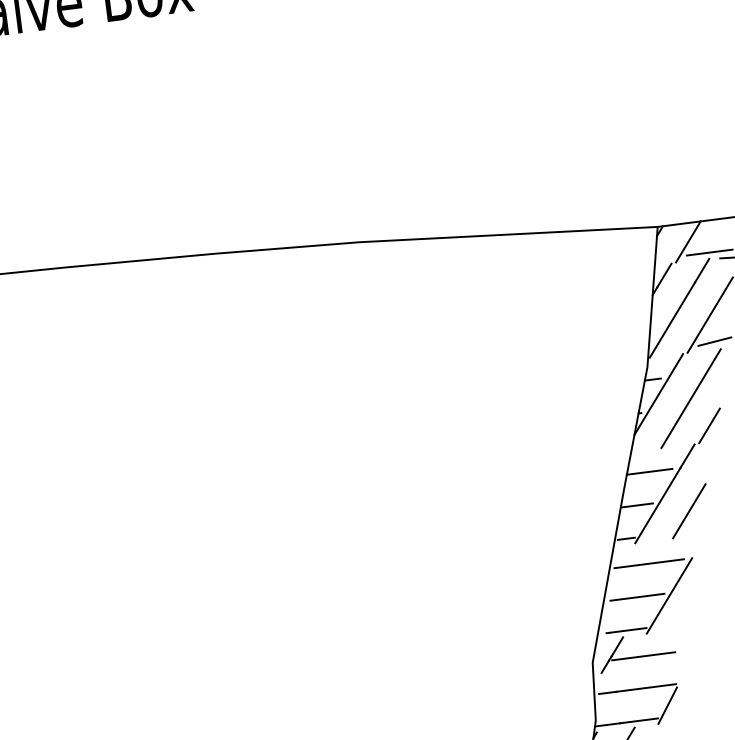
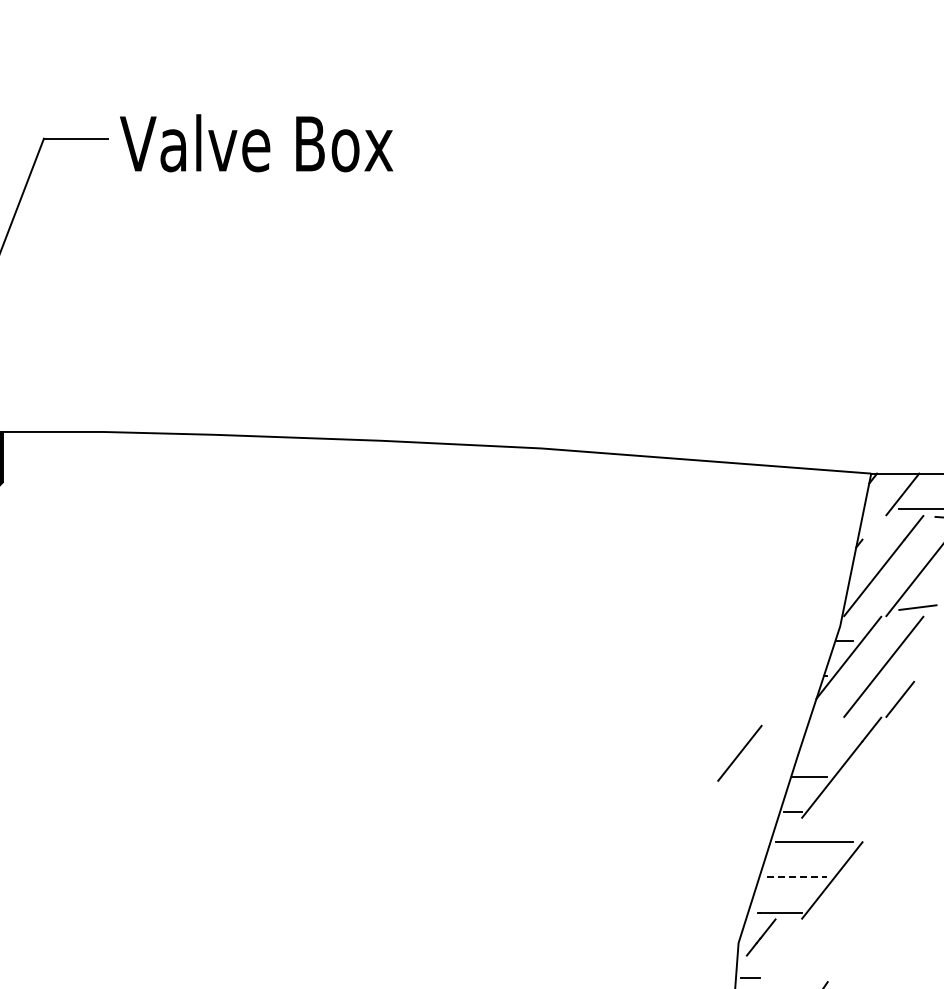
line: (664, 275) -> (871, 527), removed
line: (649, 471) -> (827, 741), removed
line: (688, 510) -> (739, 752), moved
line: (637, 597) -> (797, 877), solid -> dashed
line: (643, 656) -> (795, 943), removed
line: (645, 688) -> (793, 978), removed

